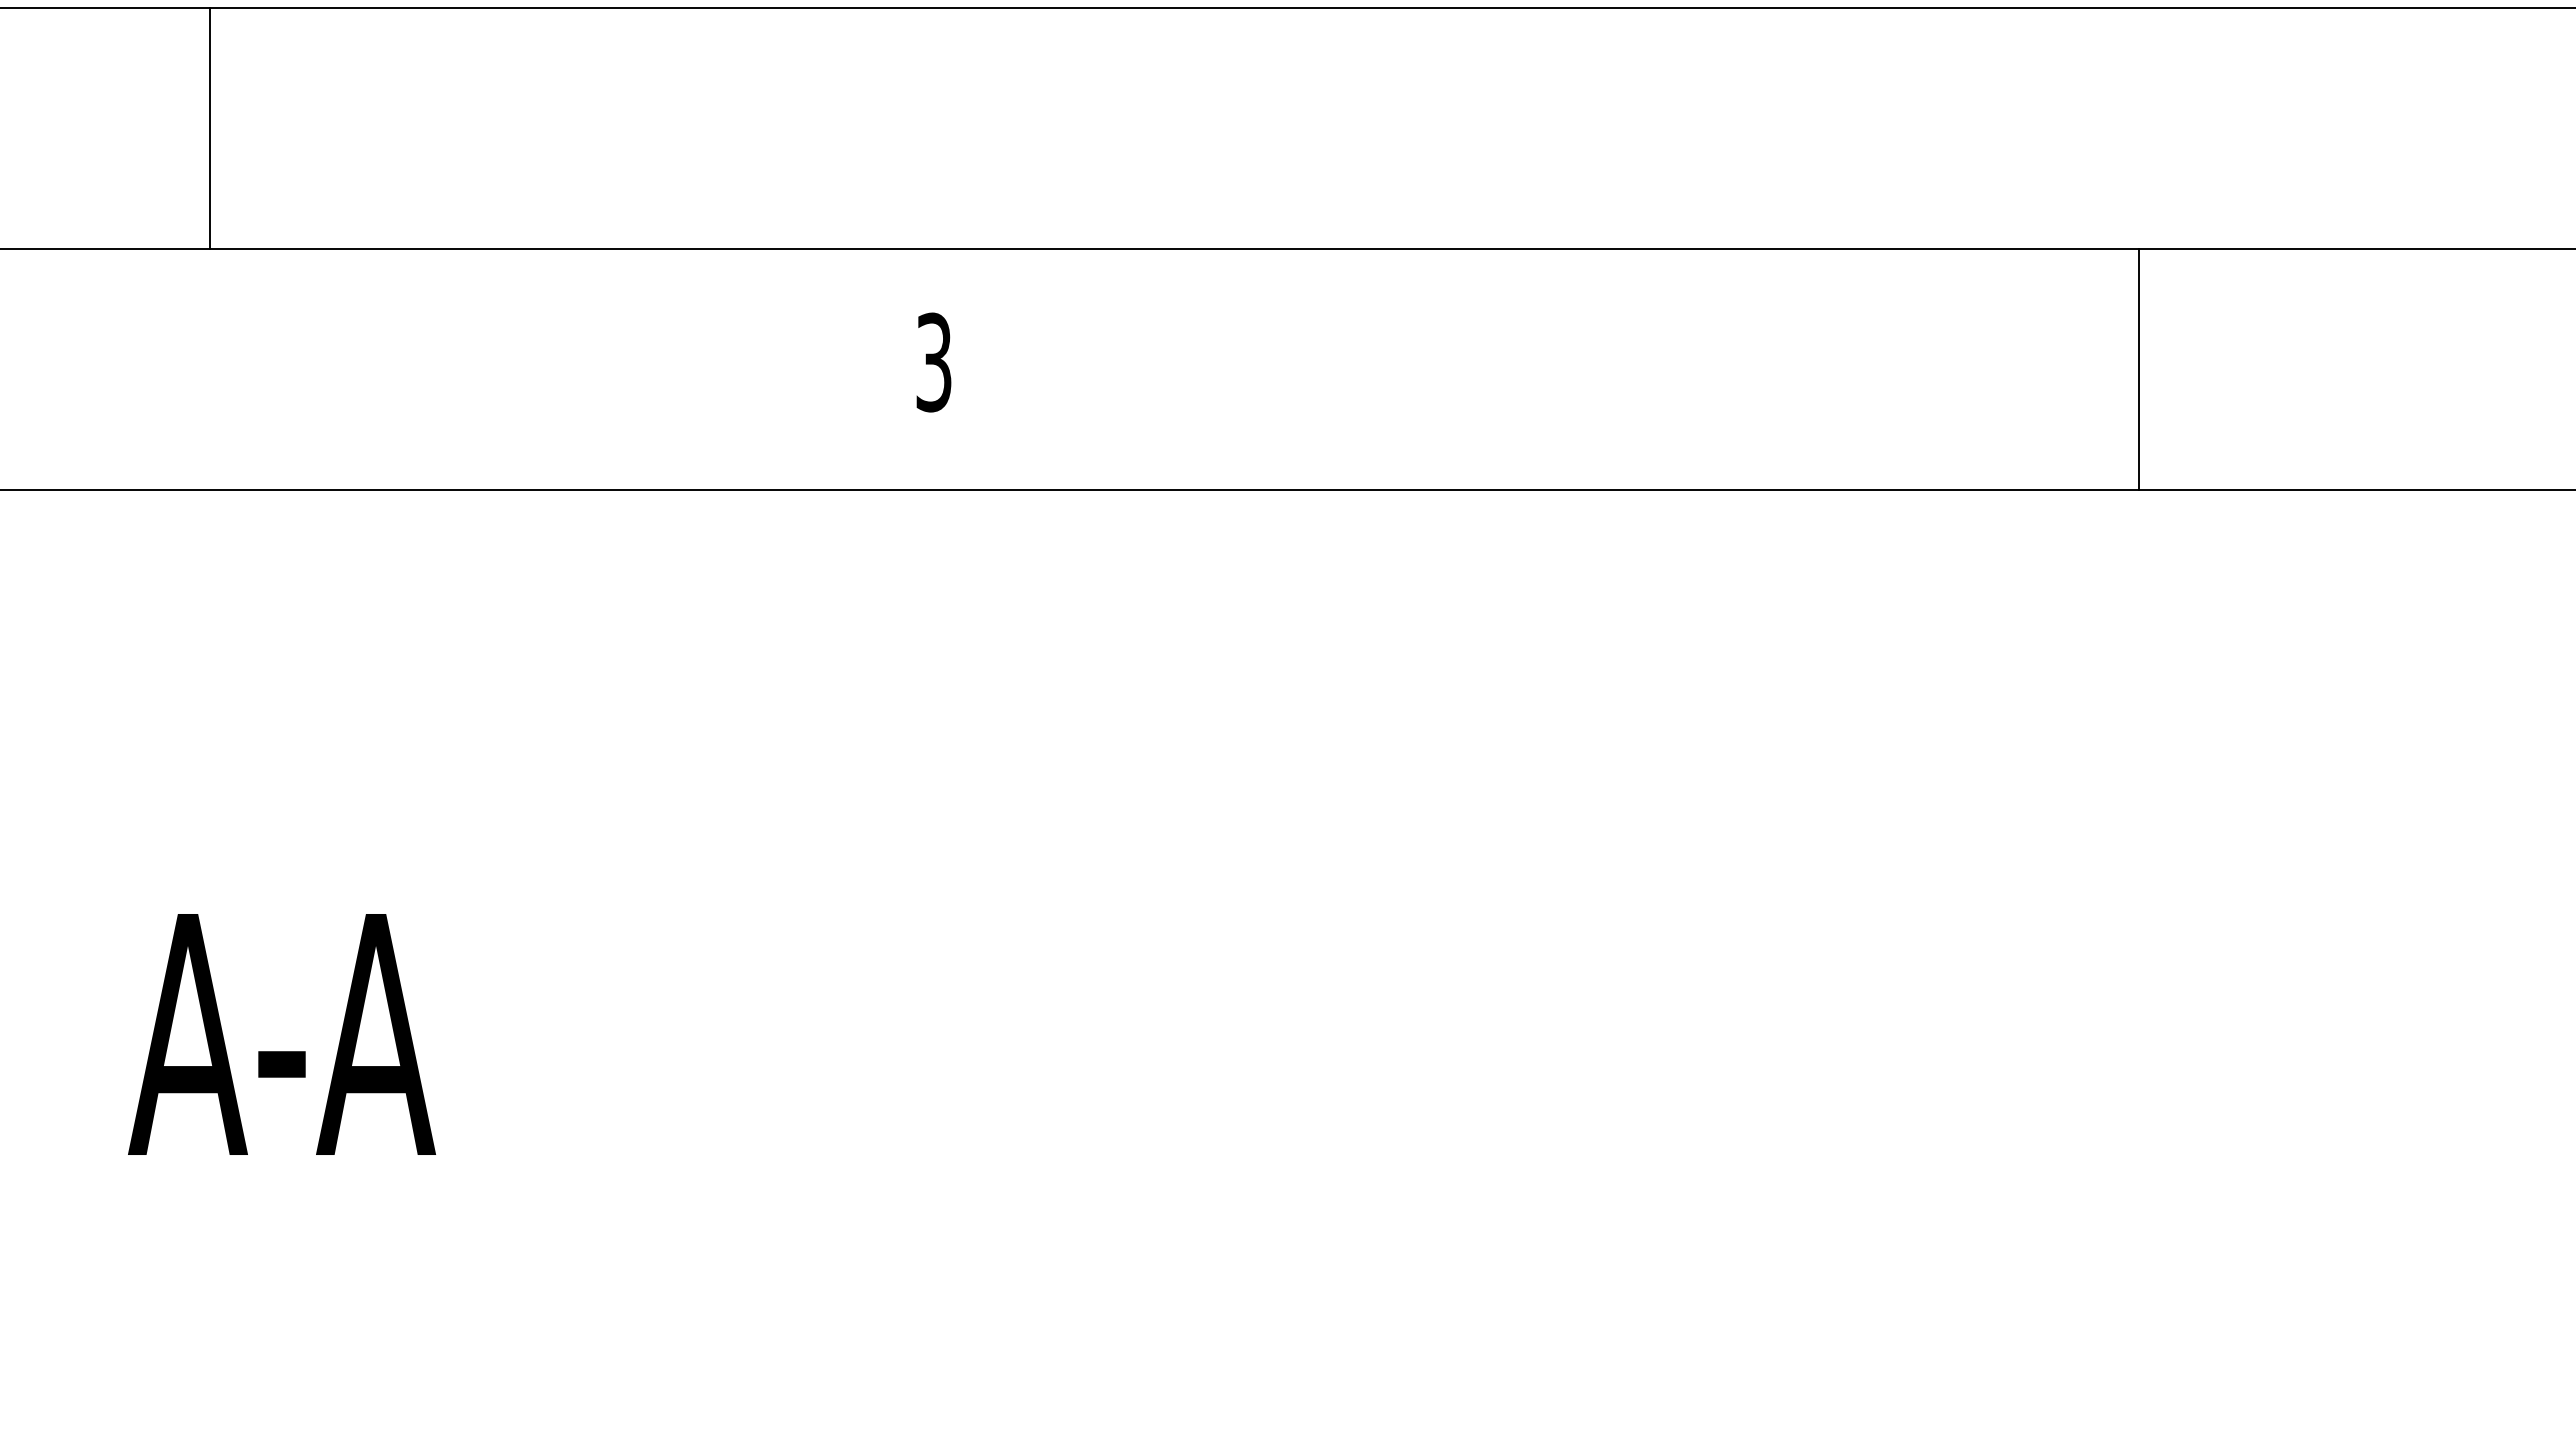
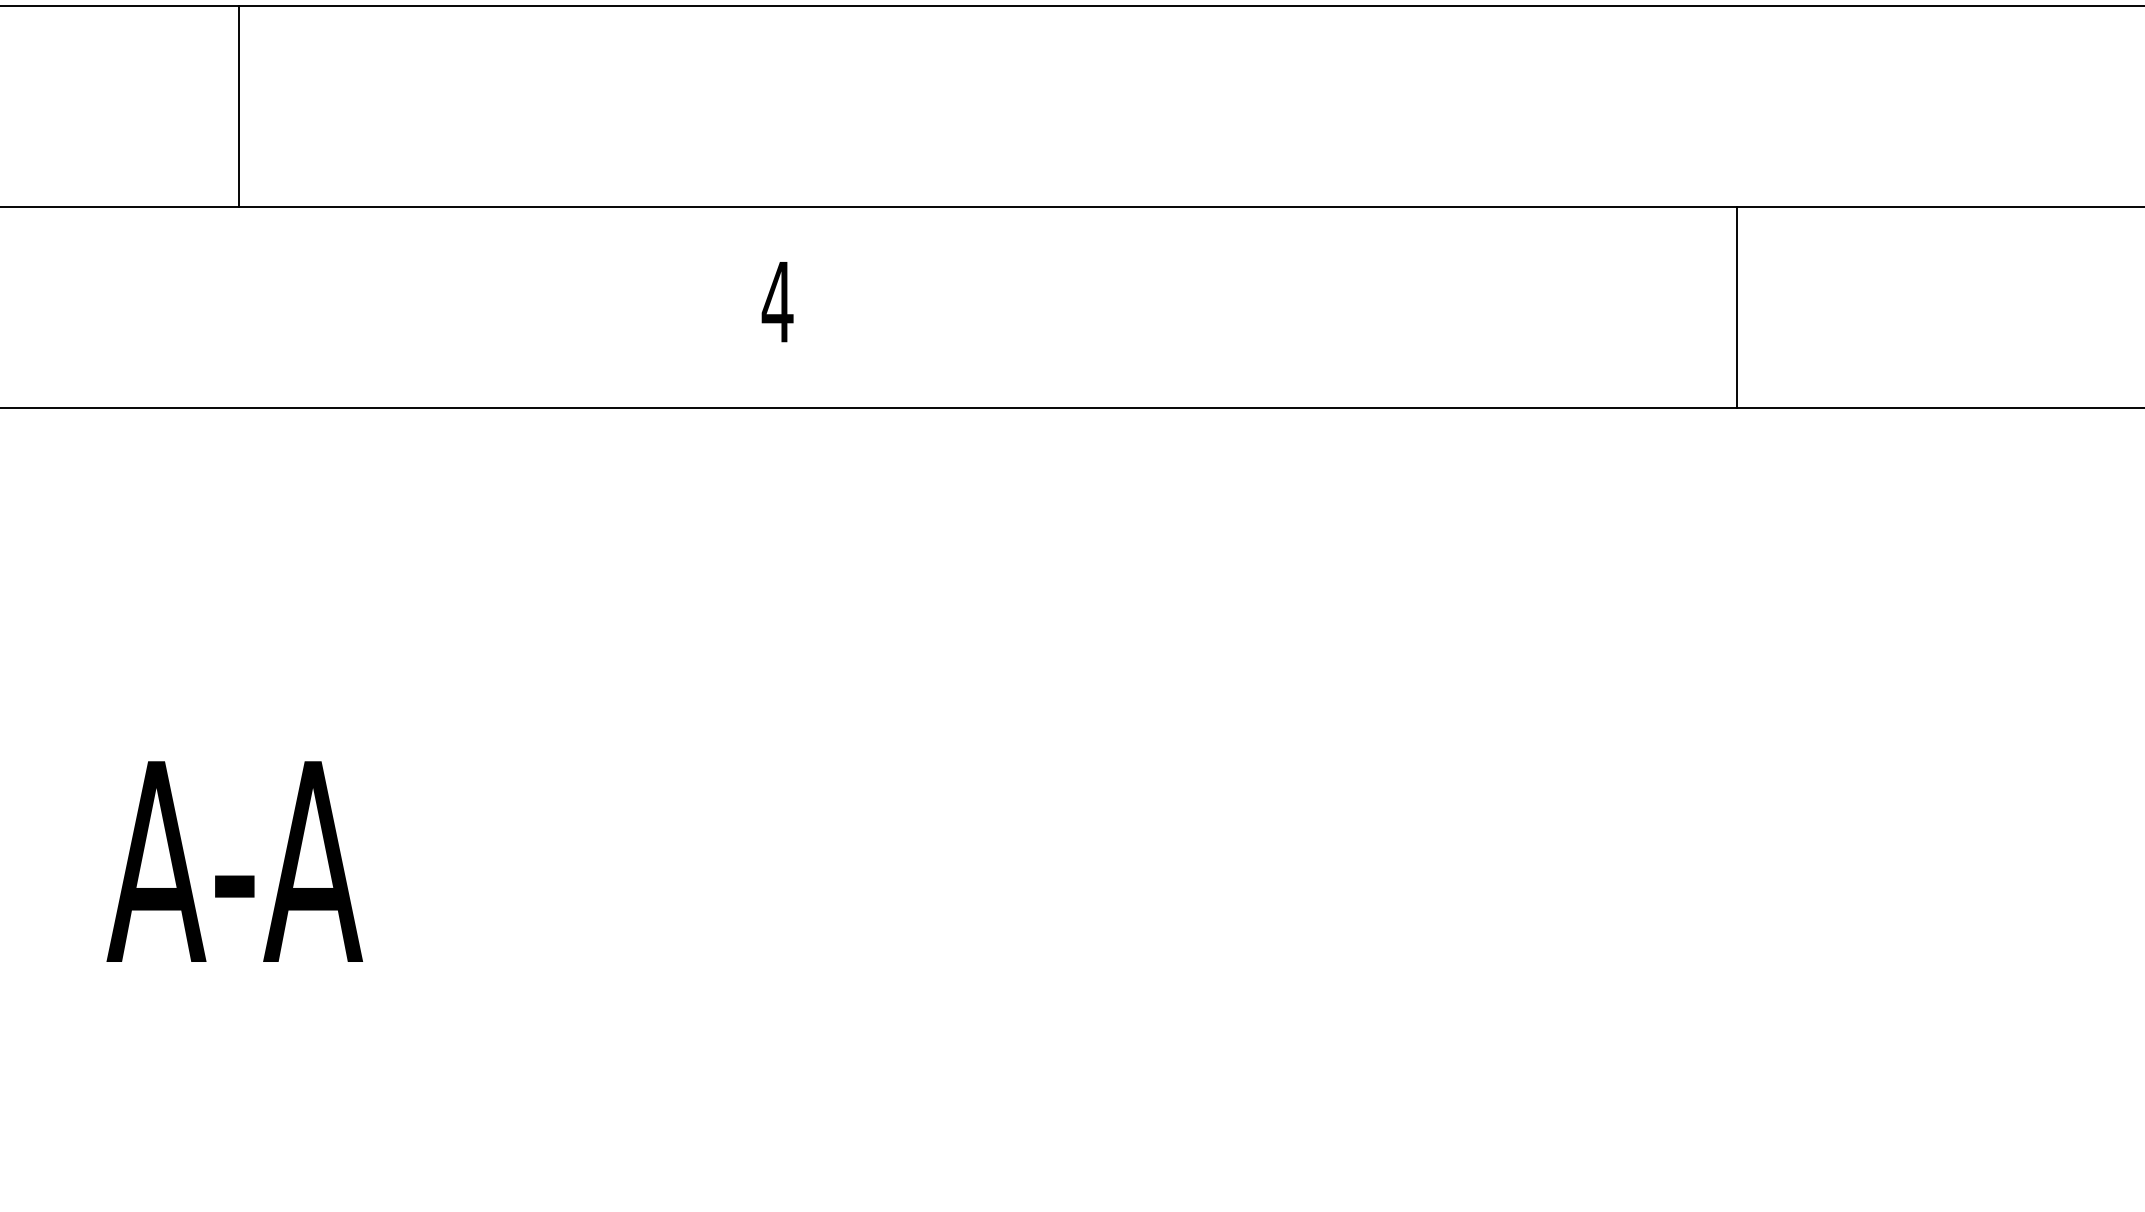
line: (210, 127) -> (239, 106), moved
text: (933, 362) -> (777, 302), 3 -> 4
line: (2138, 368) -> (1736, 307), moved

